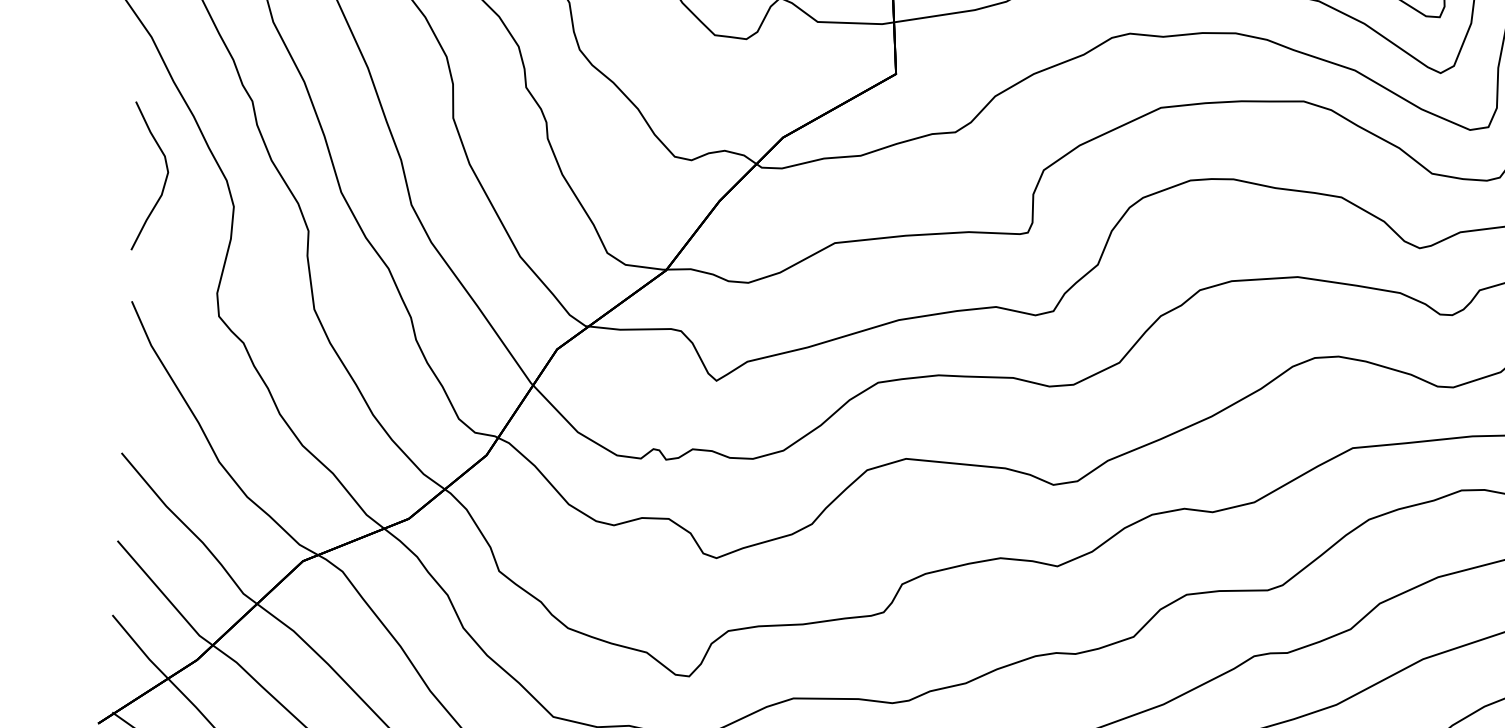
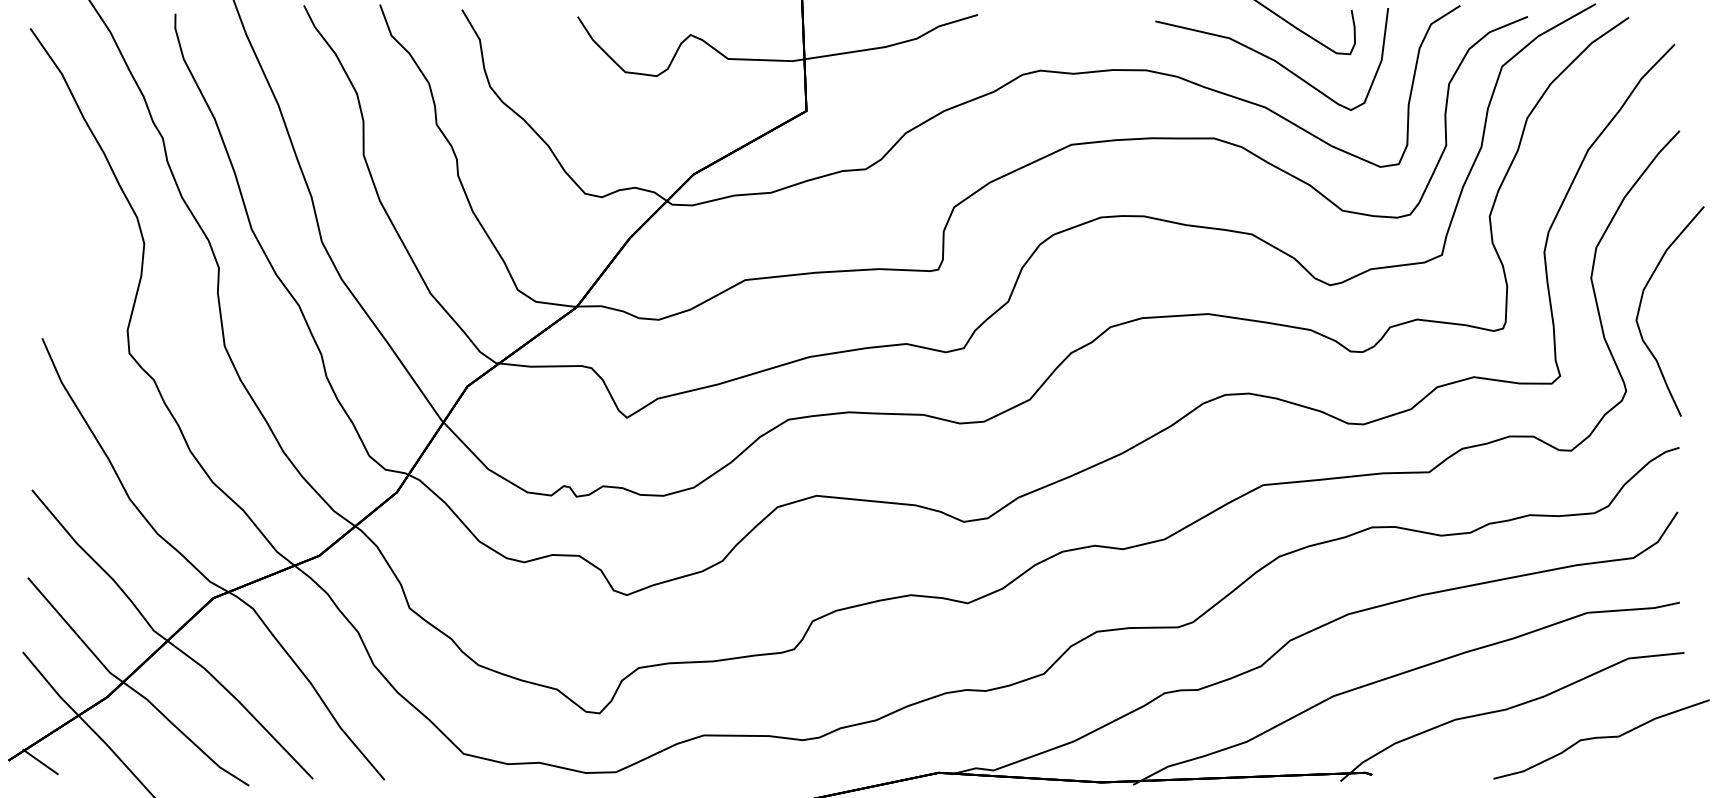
curve: (165, 179) -> (75, 216), removed

